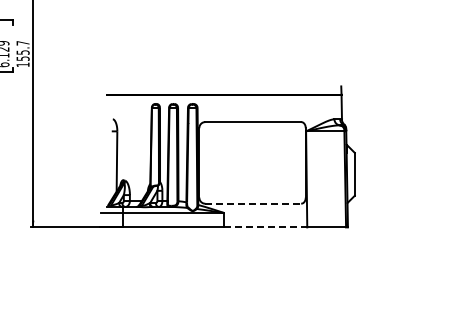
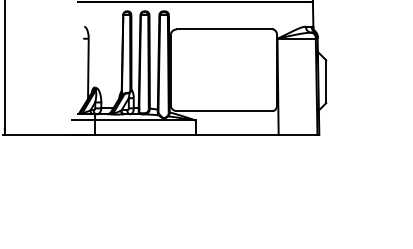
line: (253, 203) -> (224, 110), dashed -> solid
line: (265, 227) -> (236, 134), dashed -> solid

